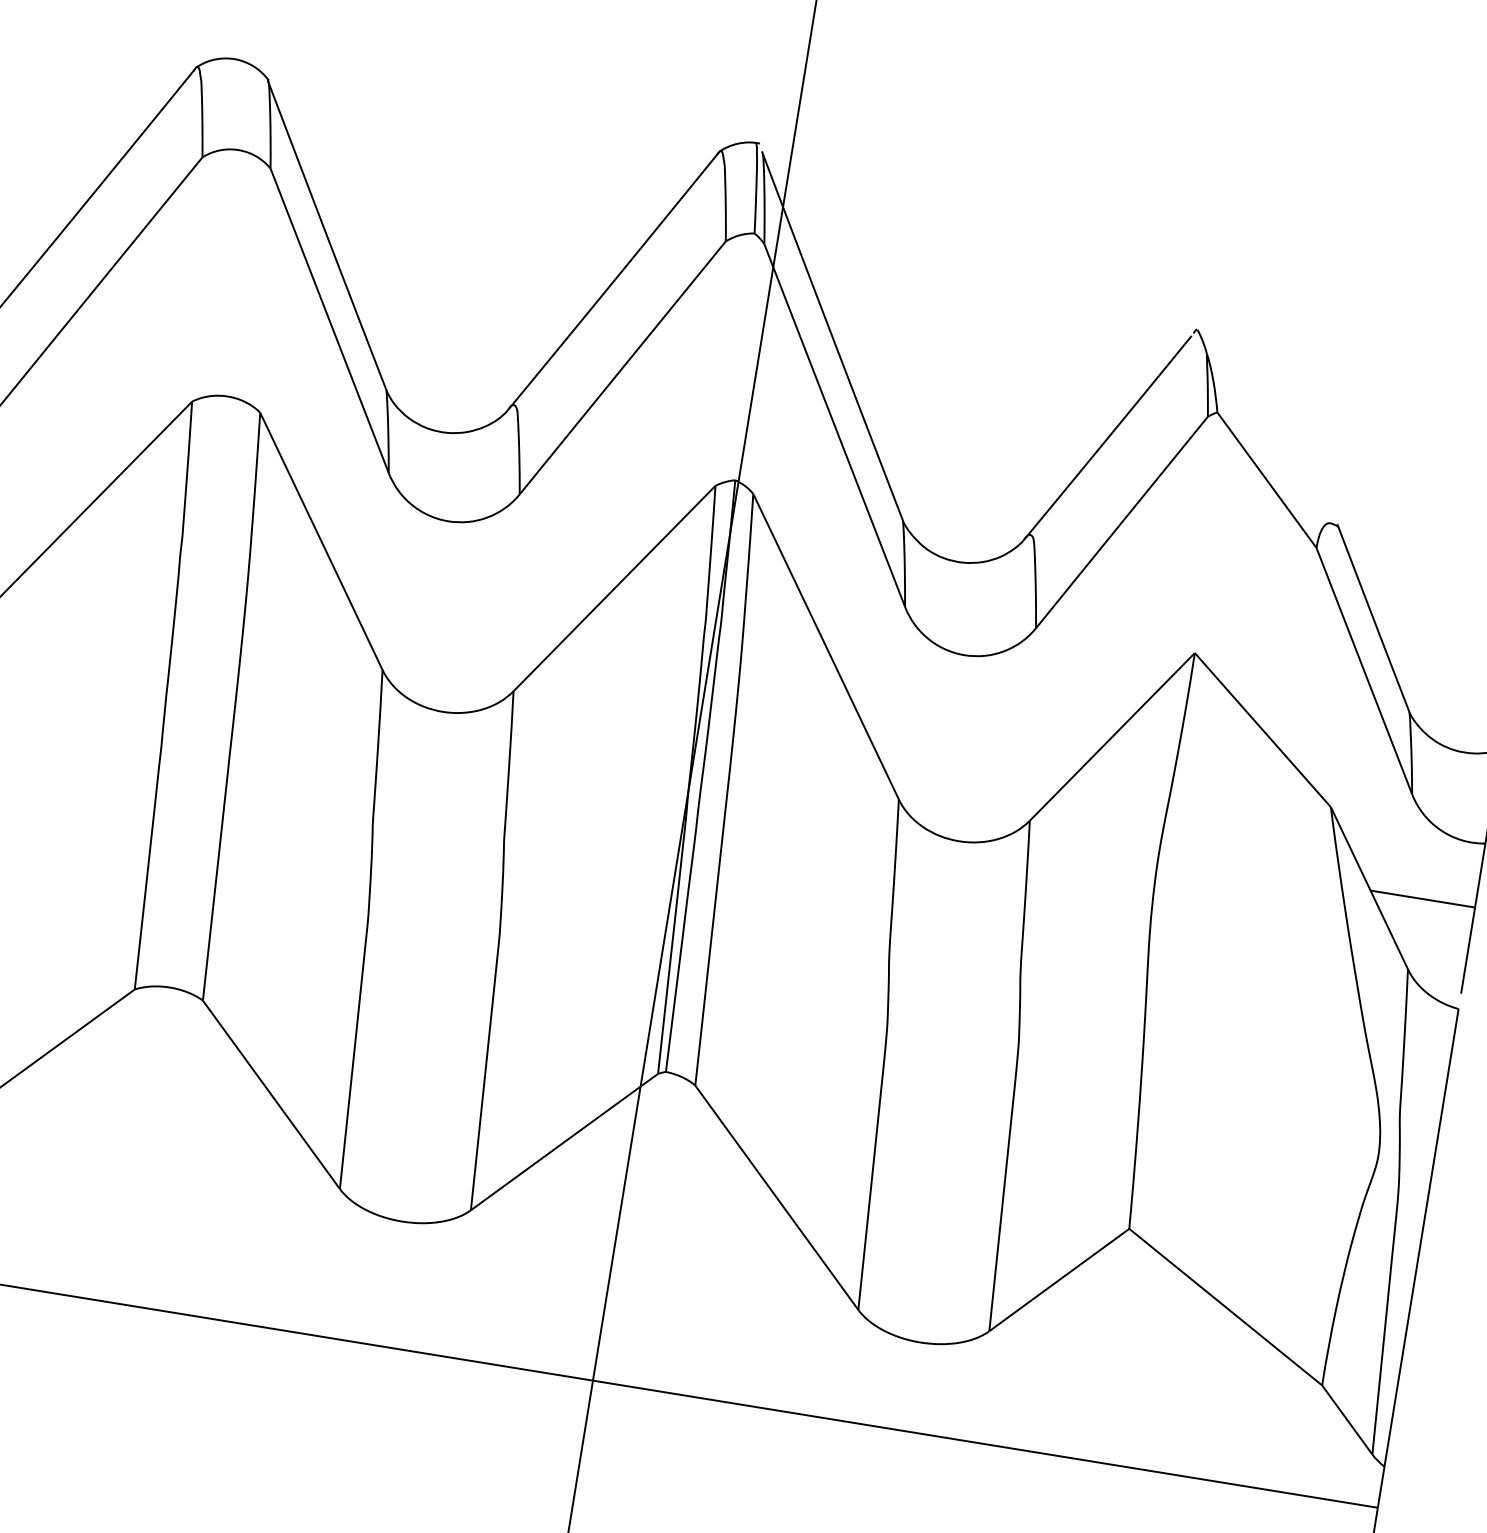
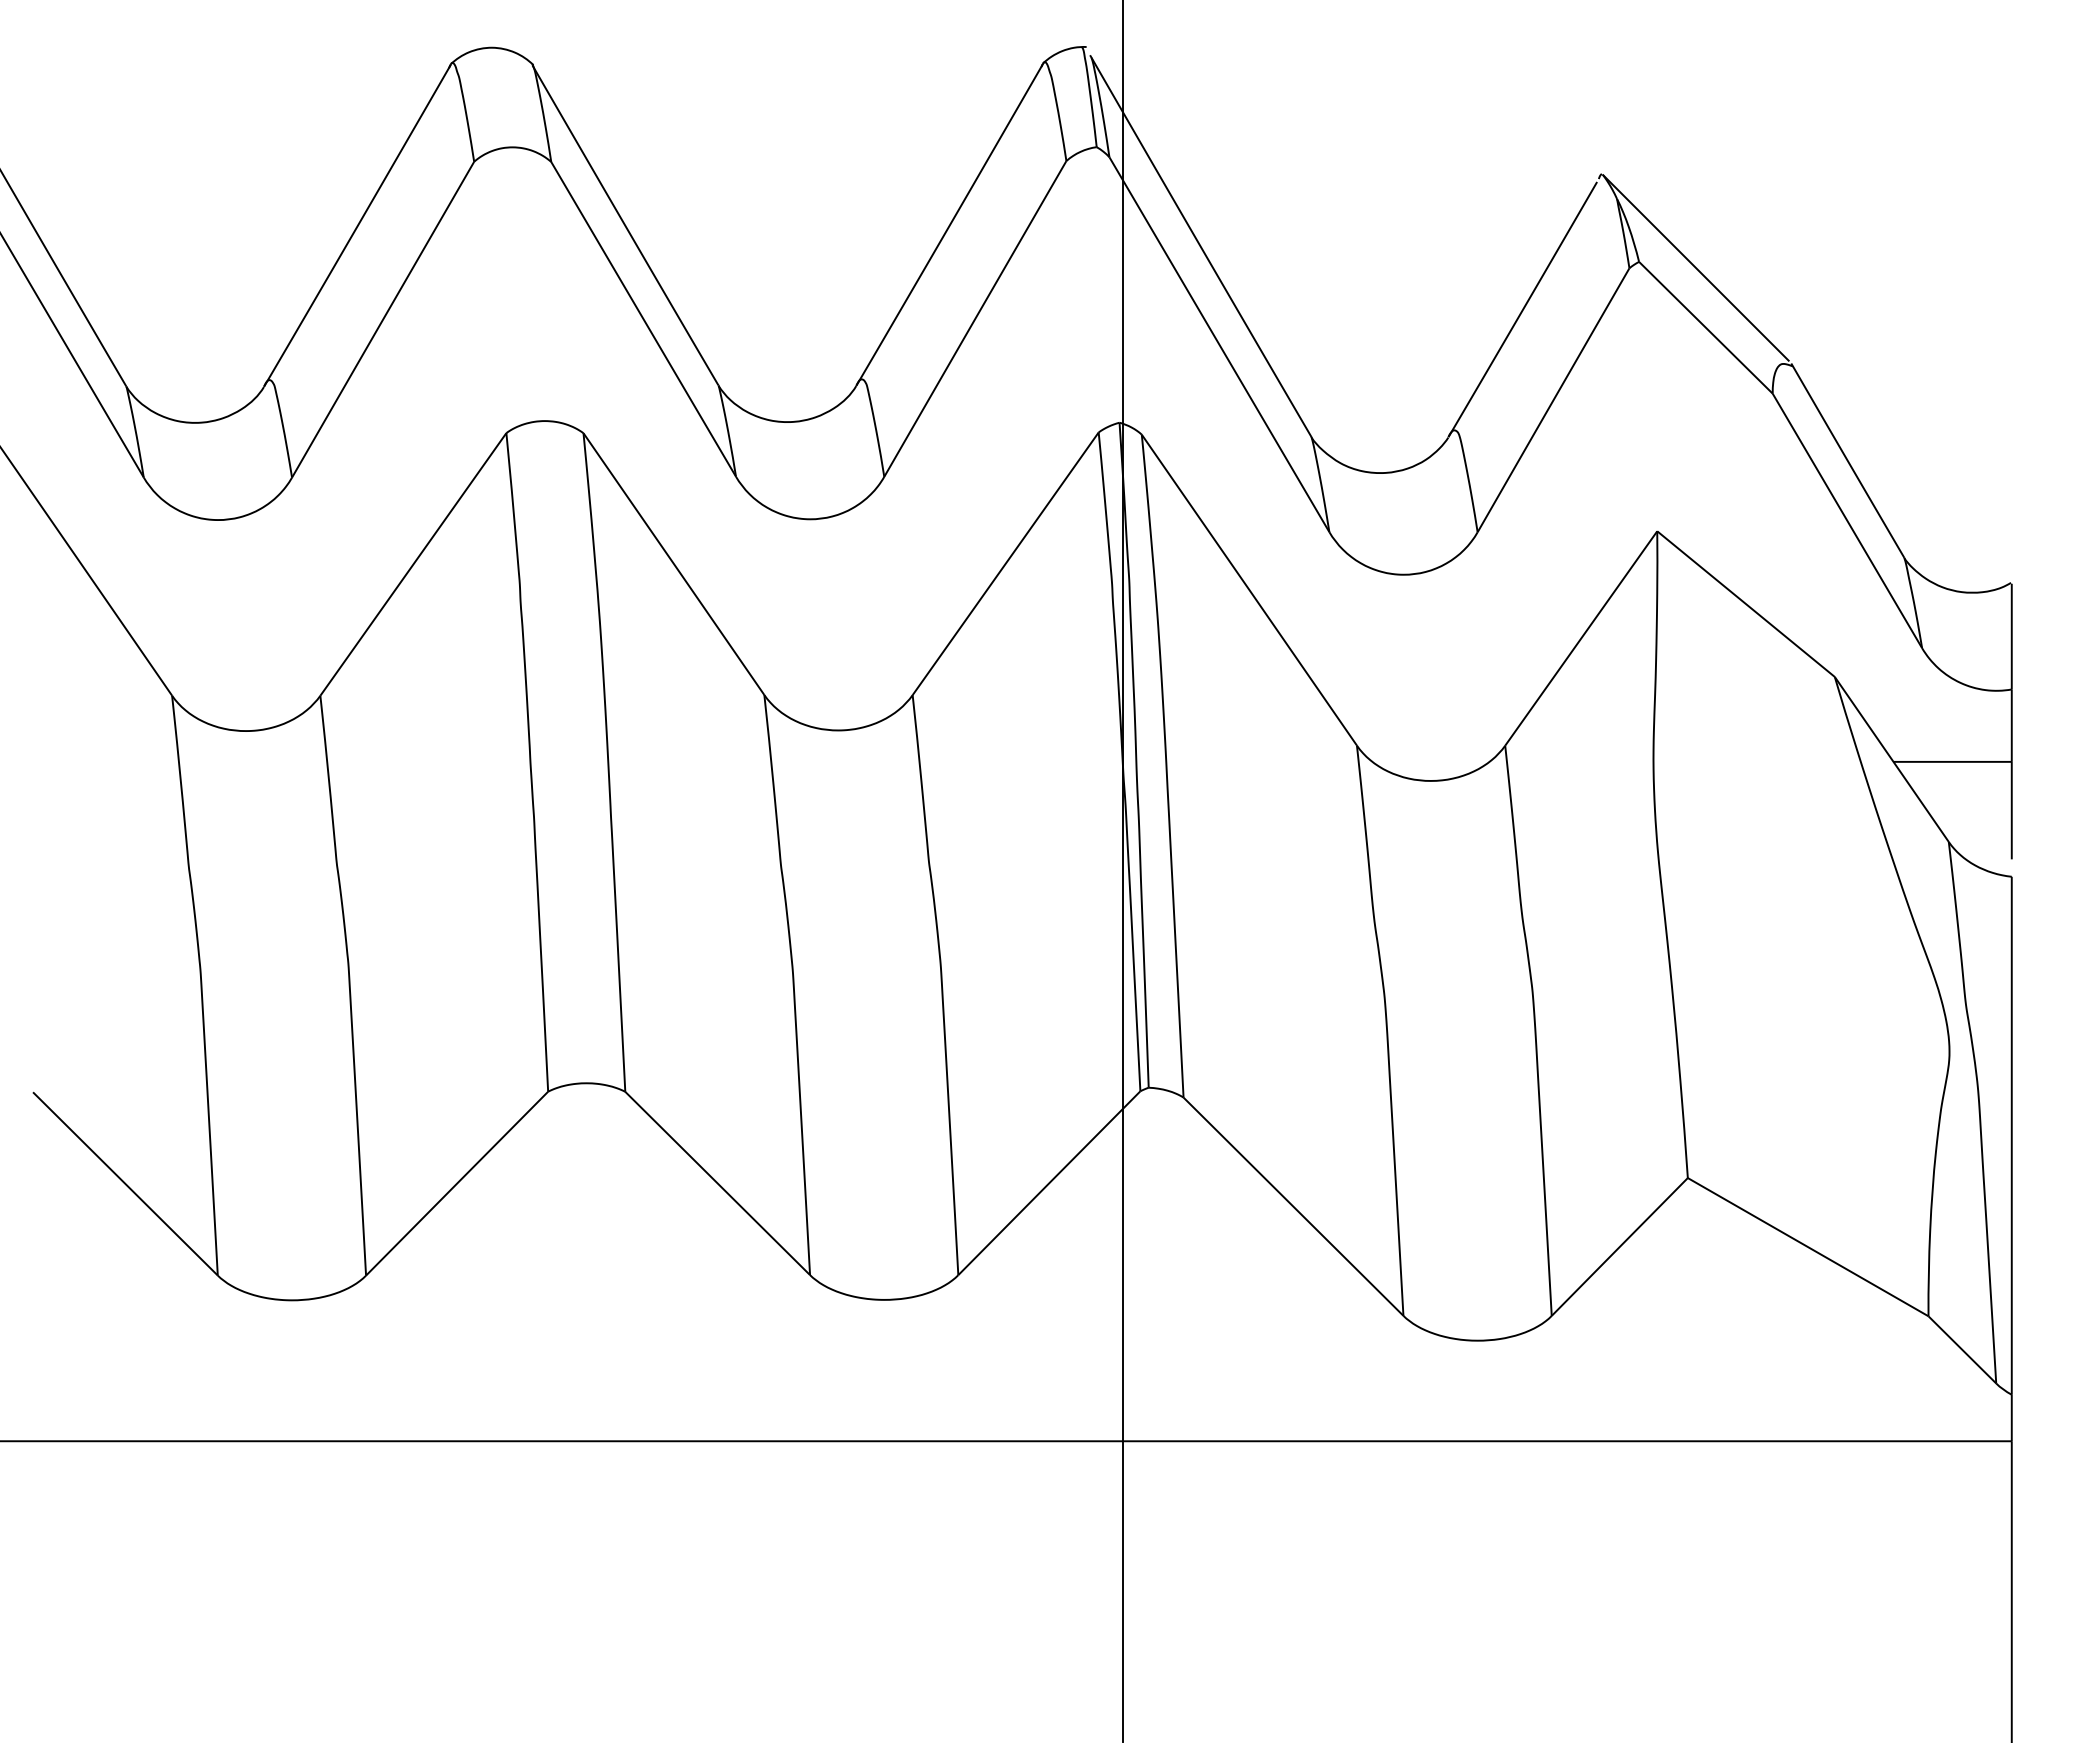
line: (1266, 425) -> (1695, 267), added

